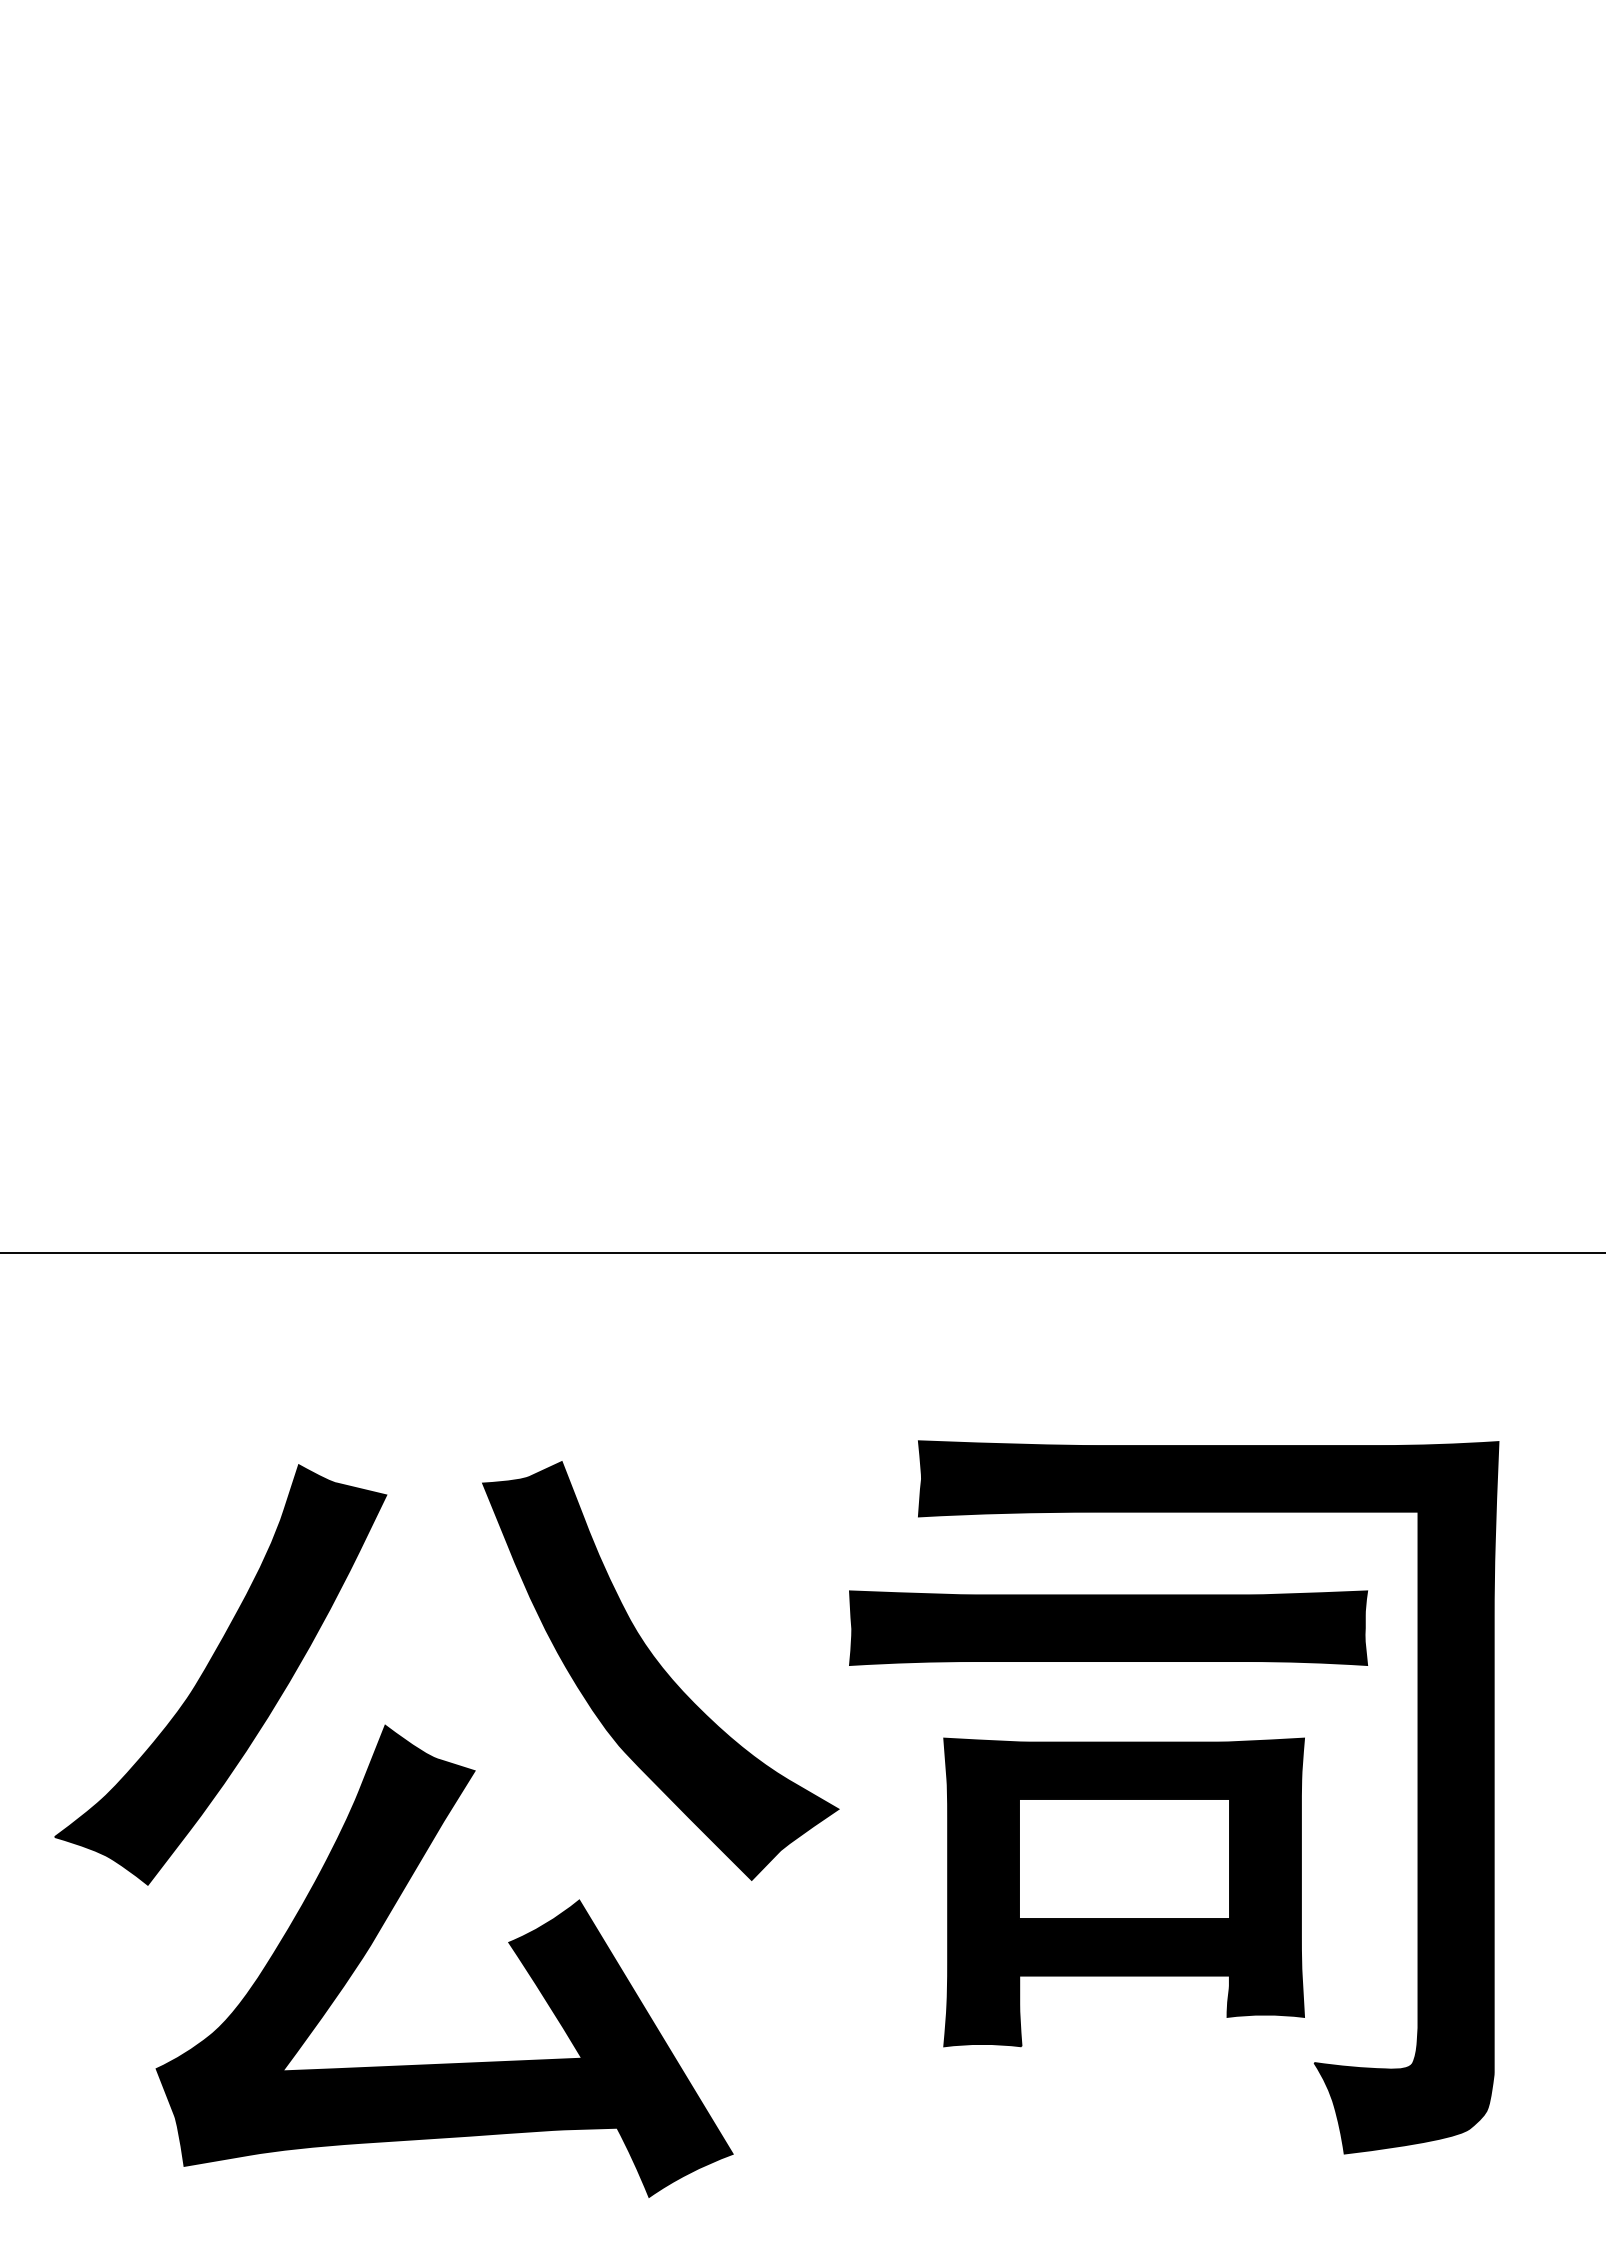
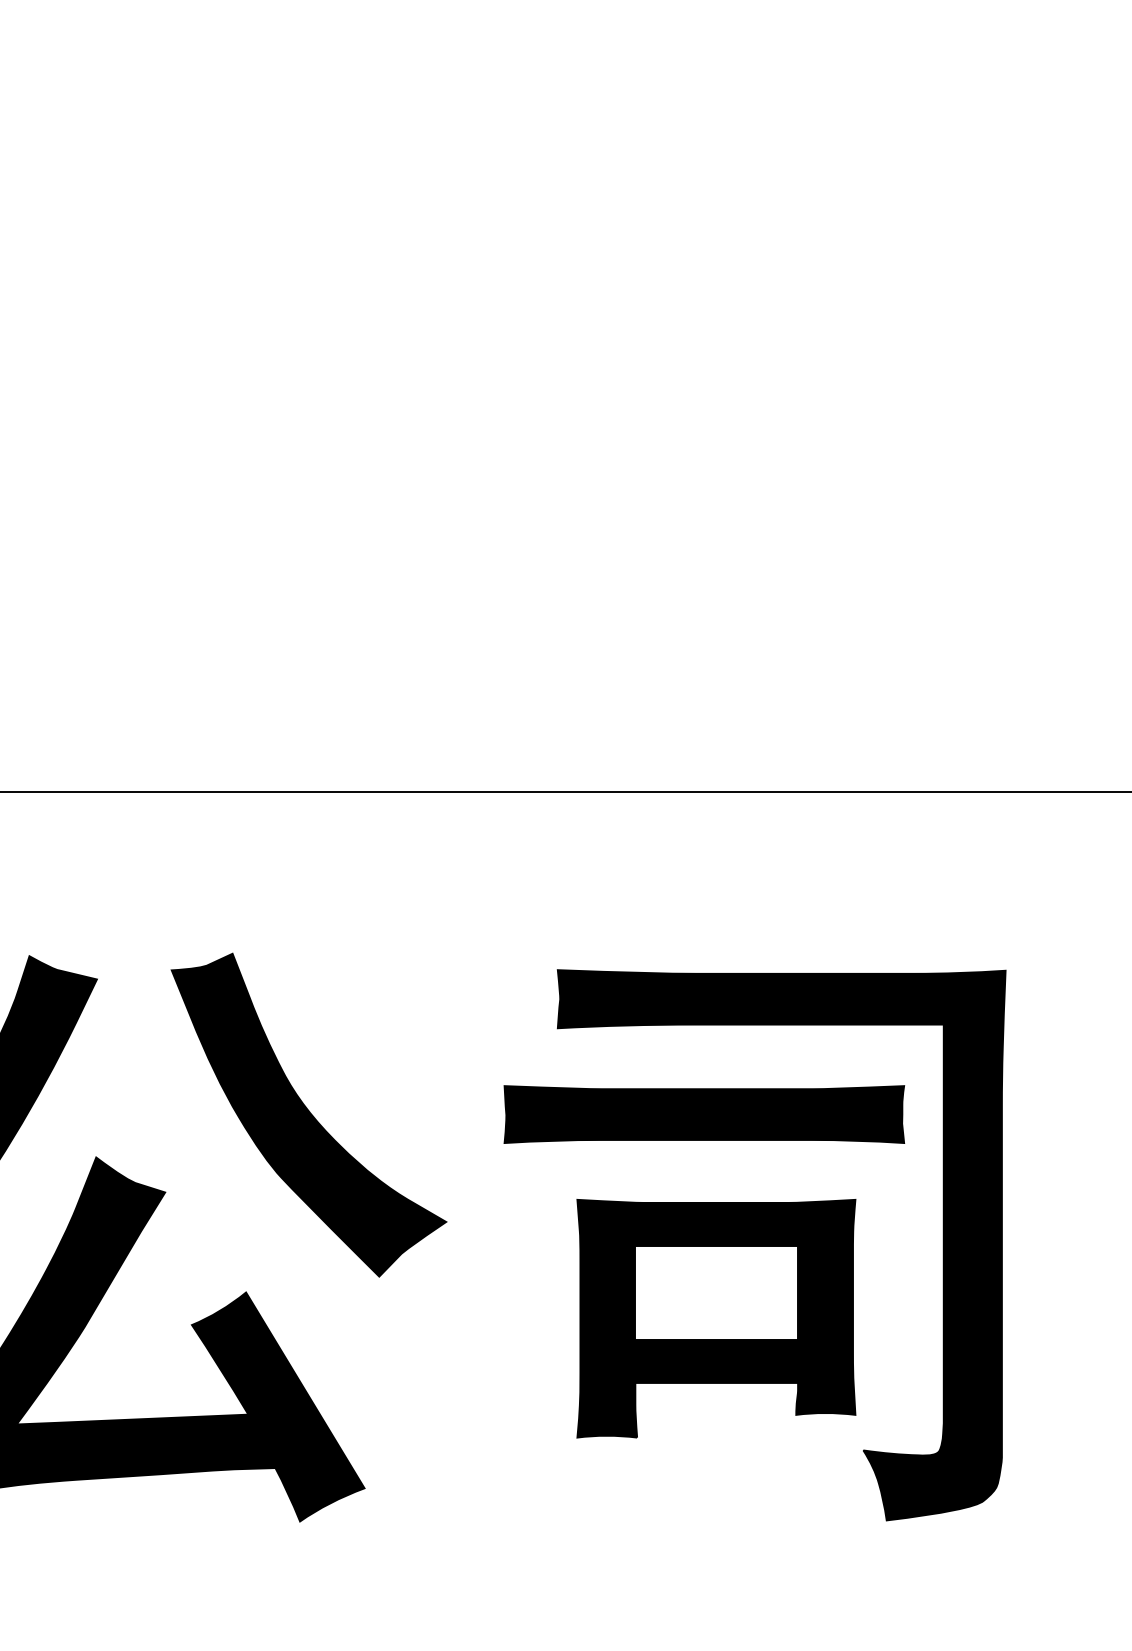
part: (1174, 1797) -> (755, 1245), moved

